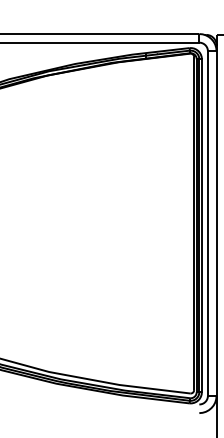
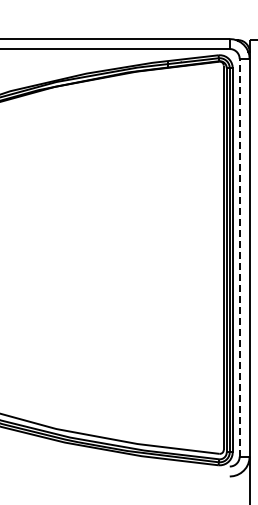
line: (207, 223) -> (239, 257), solid -> dashed

